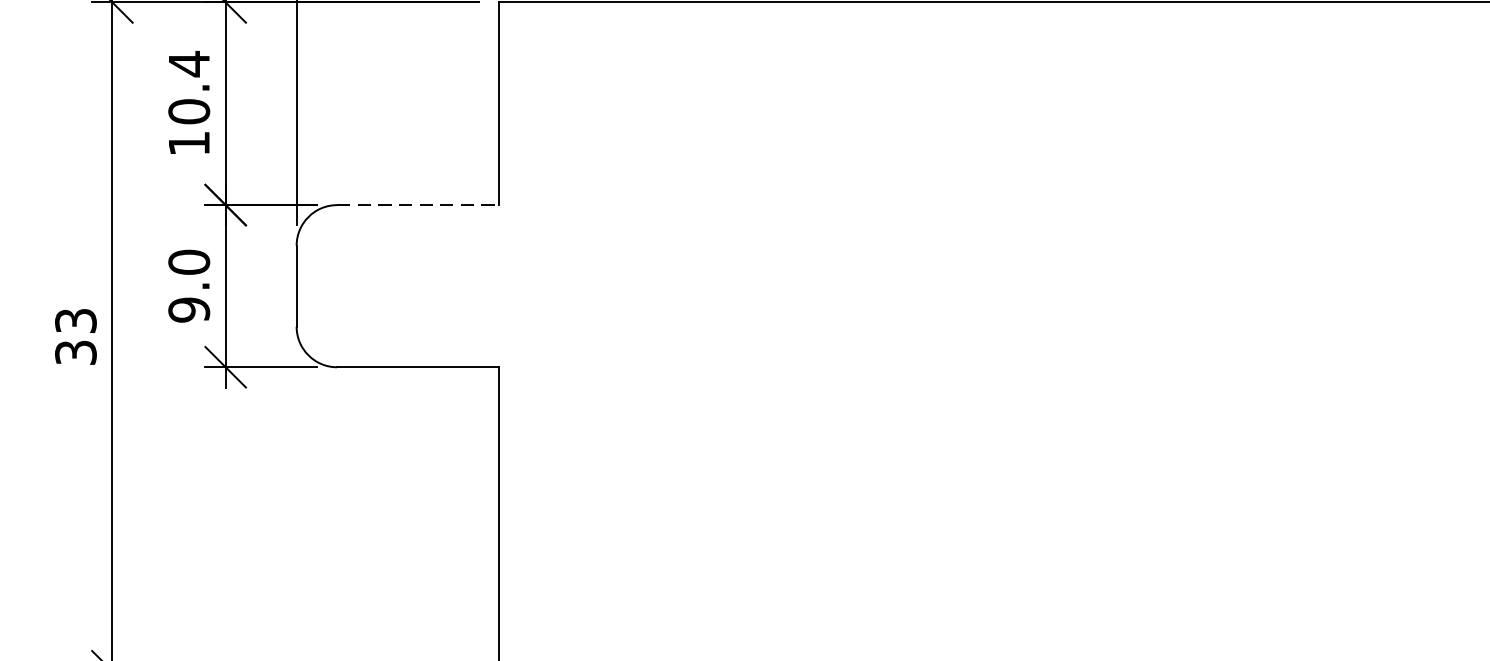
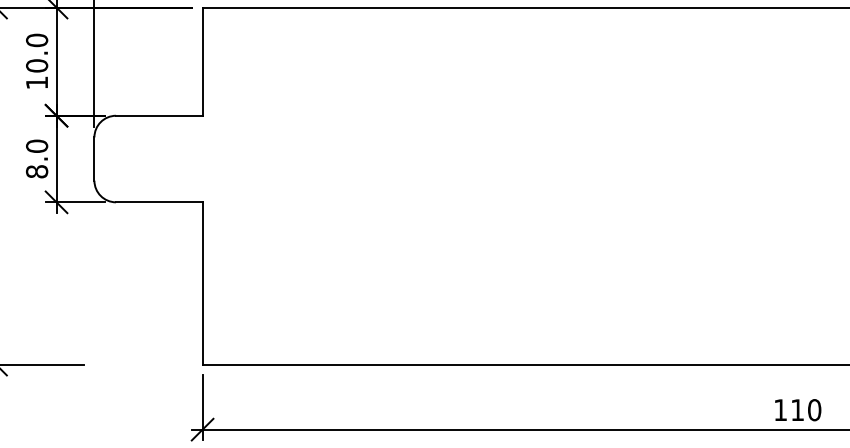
text: (190, 64) -> (37, 40), 10.4 -> 10.0
line: (418, 204) -> (159, 115), dashed -> solid
text: (190, 309) -> (37, 171), 9.0 -> 8.0

